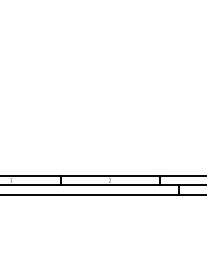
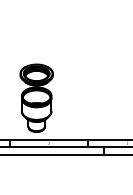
part: (94, 123) -> (36, 98), added

